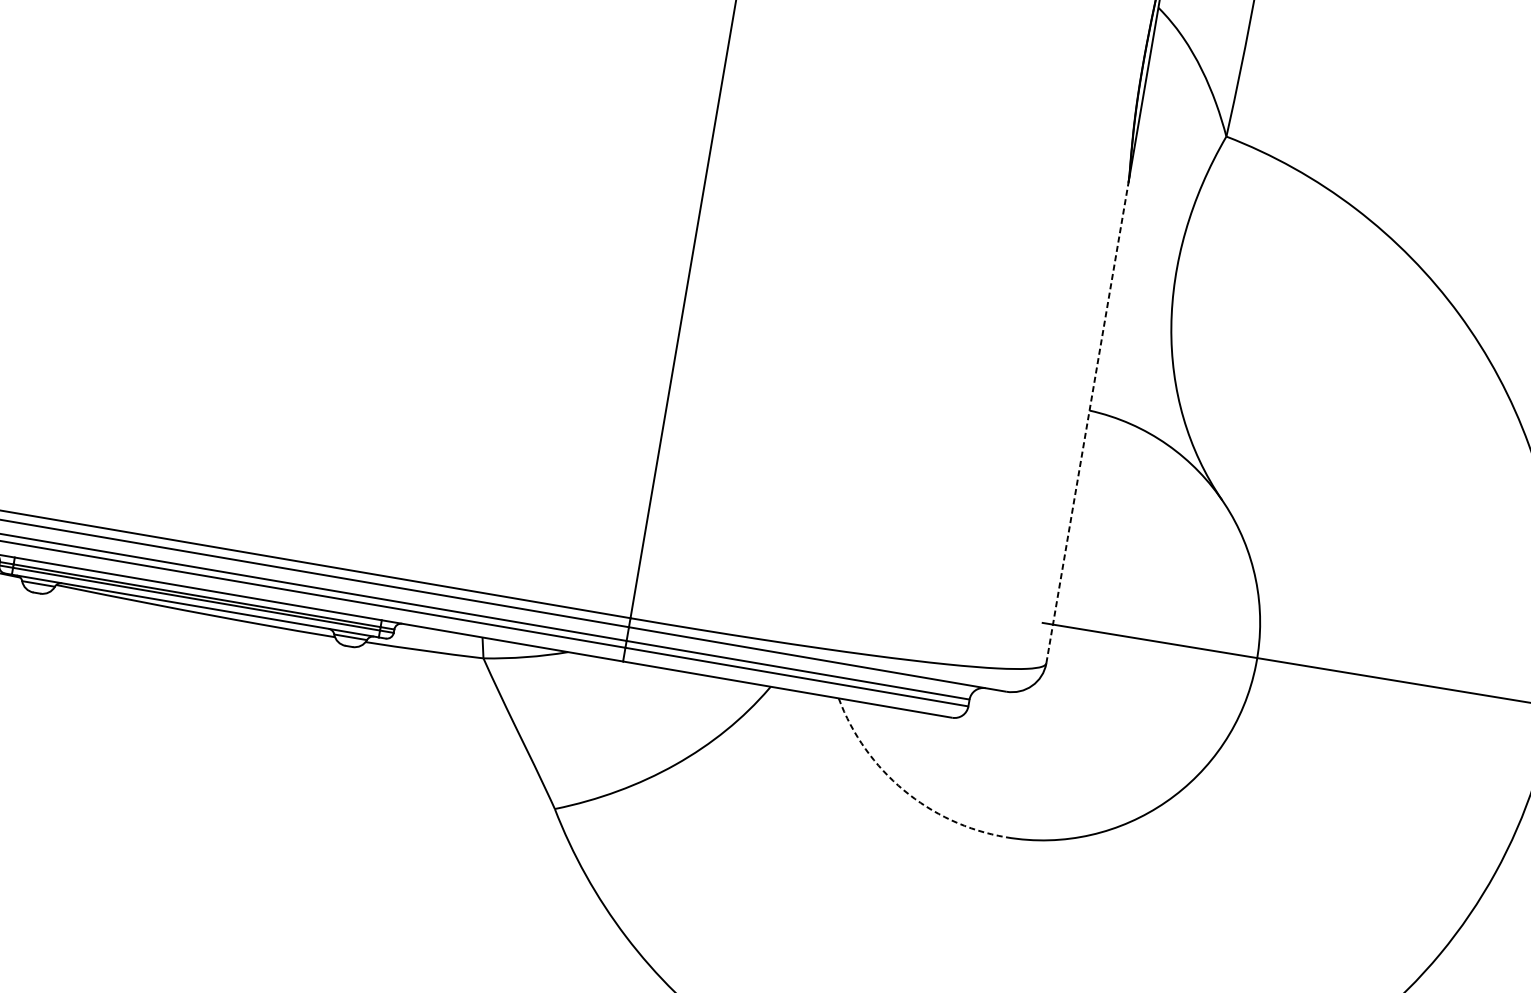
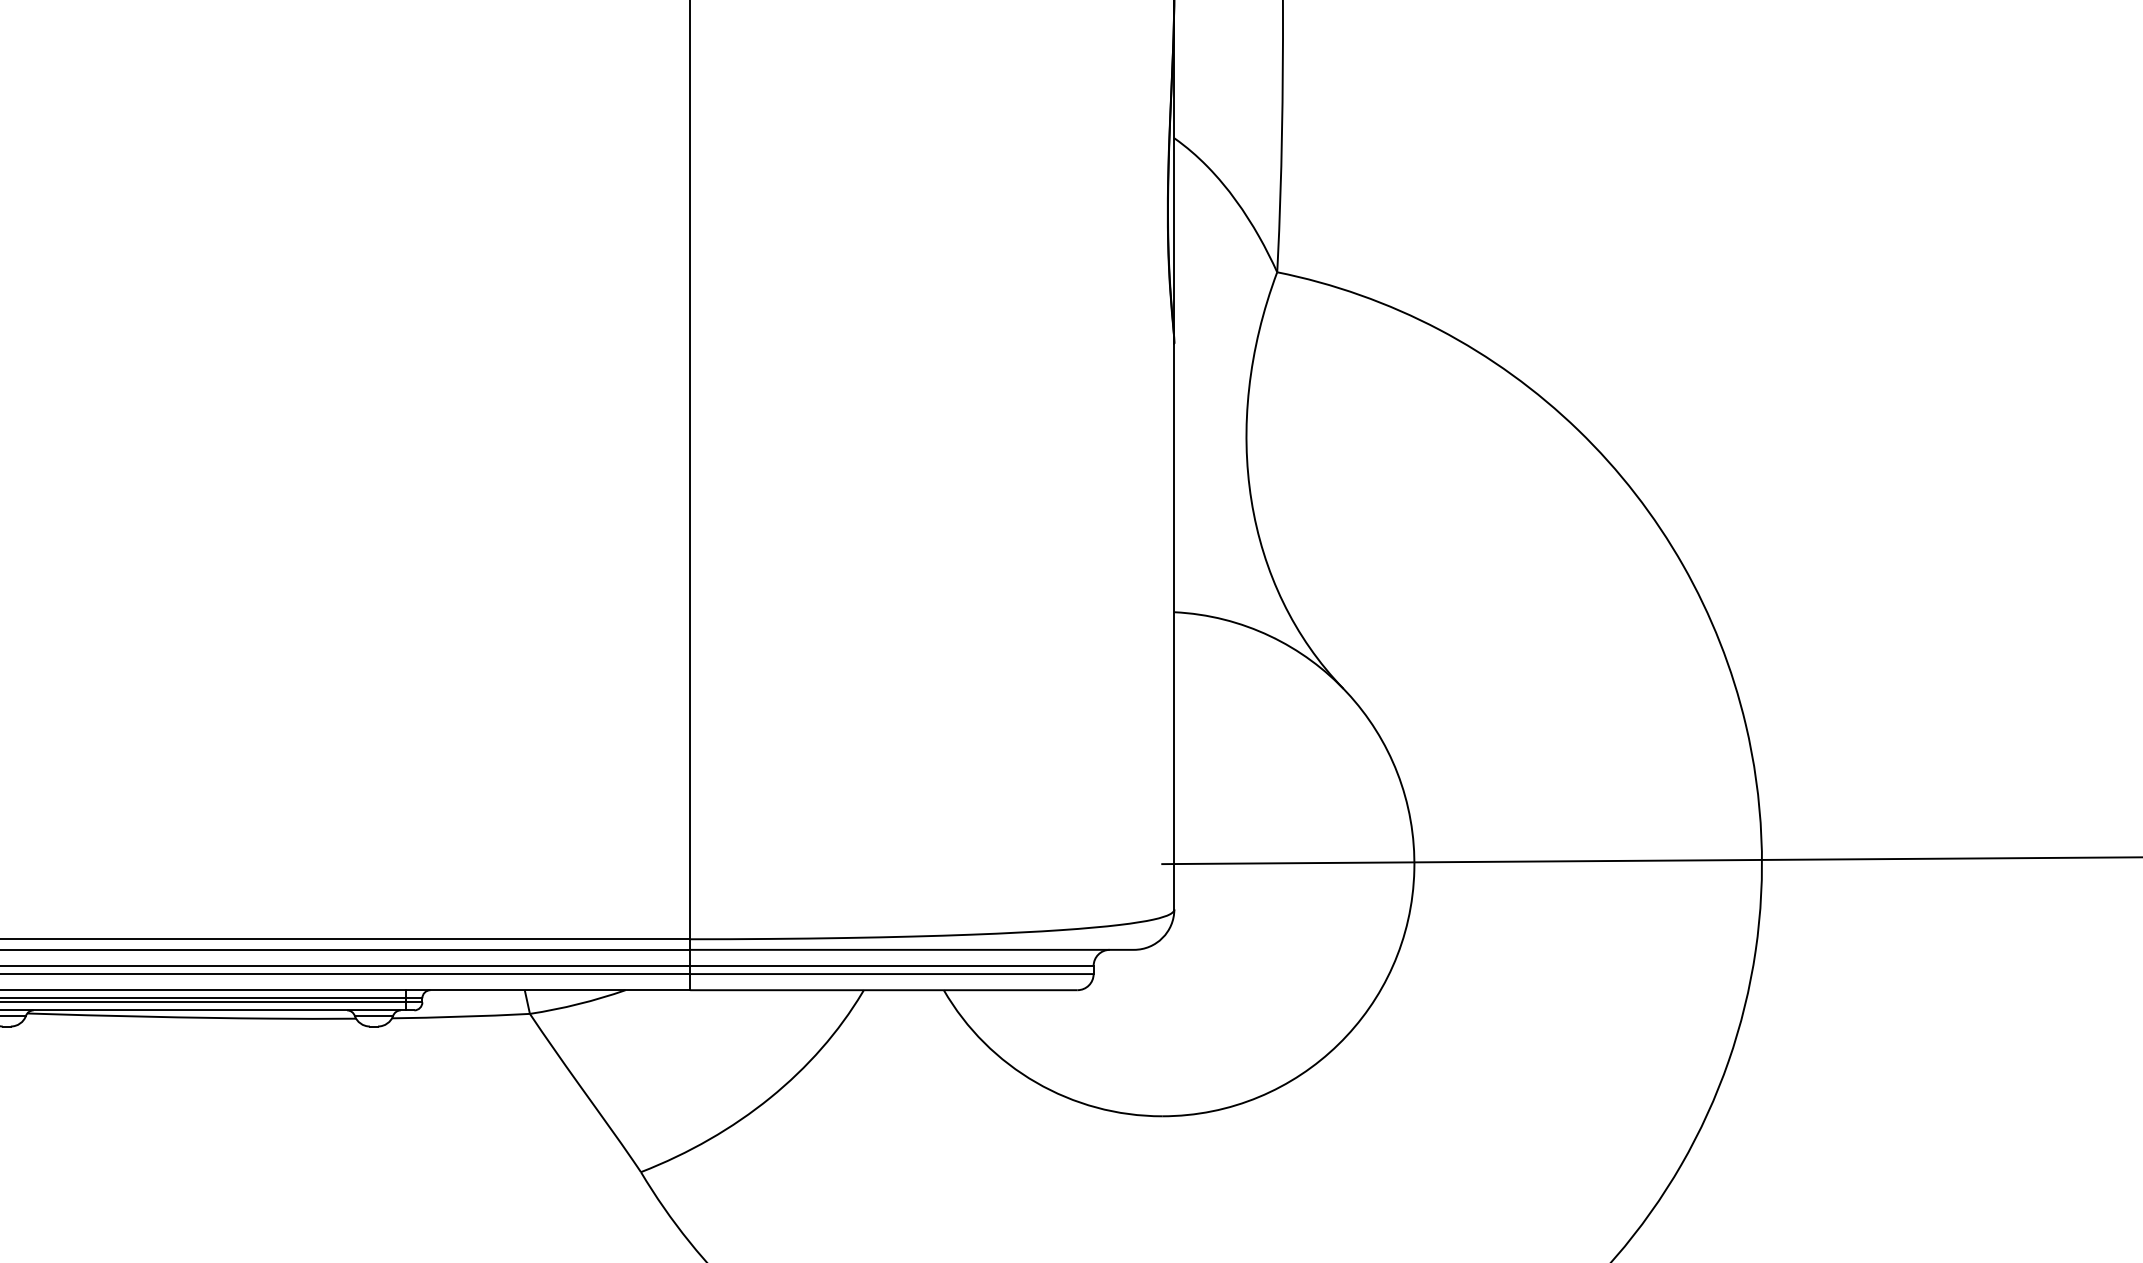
line: (1087, 422) -> (1174, 626), dashed -> solid
arc: (904, 790) -> (1036, 1082), dashed -> solid

